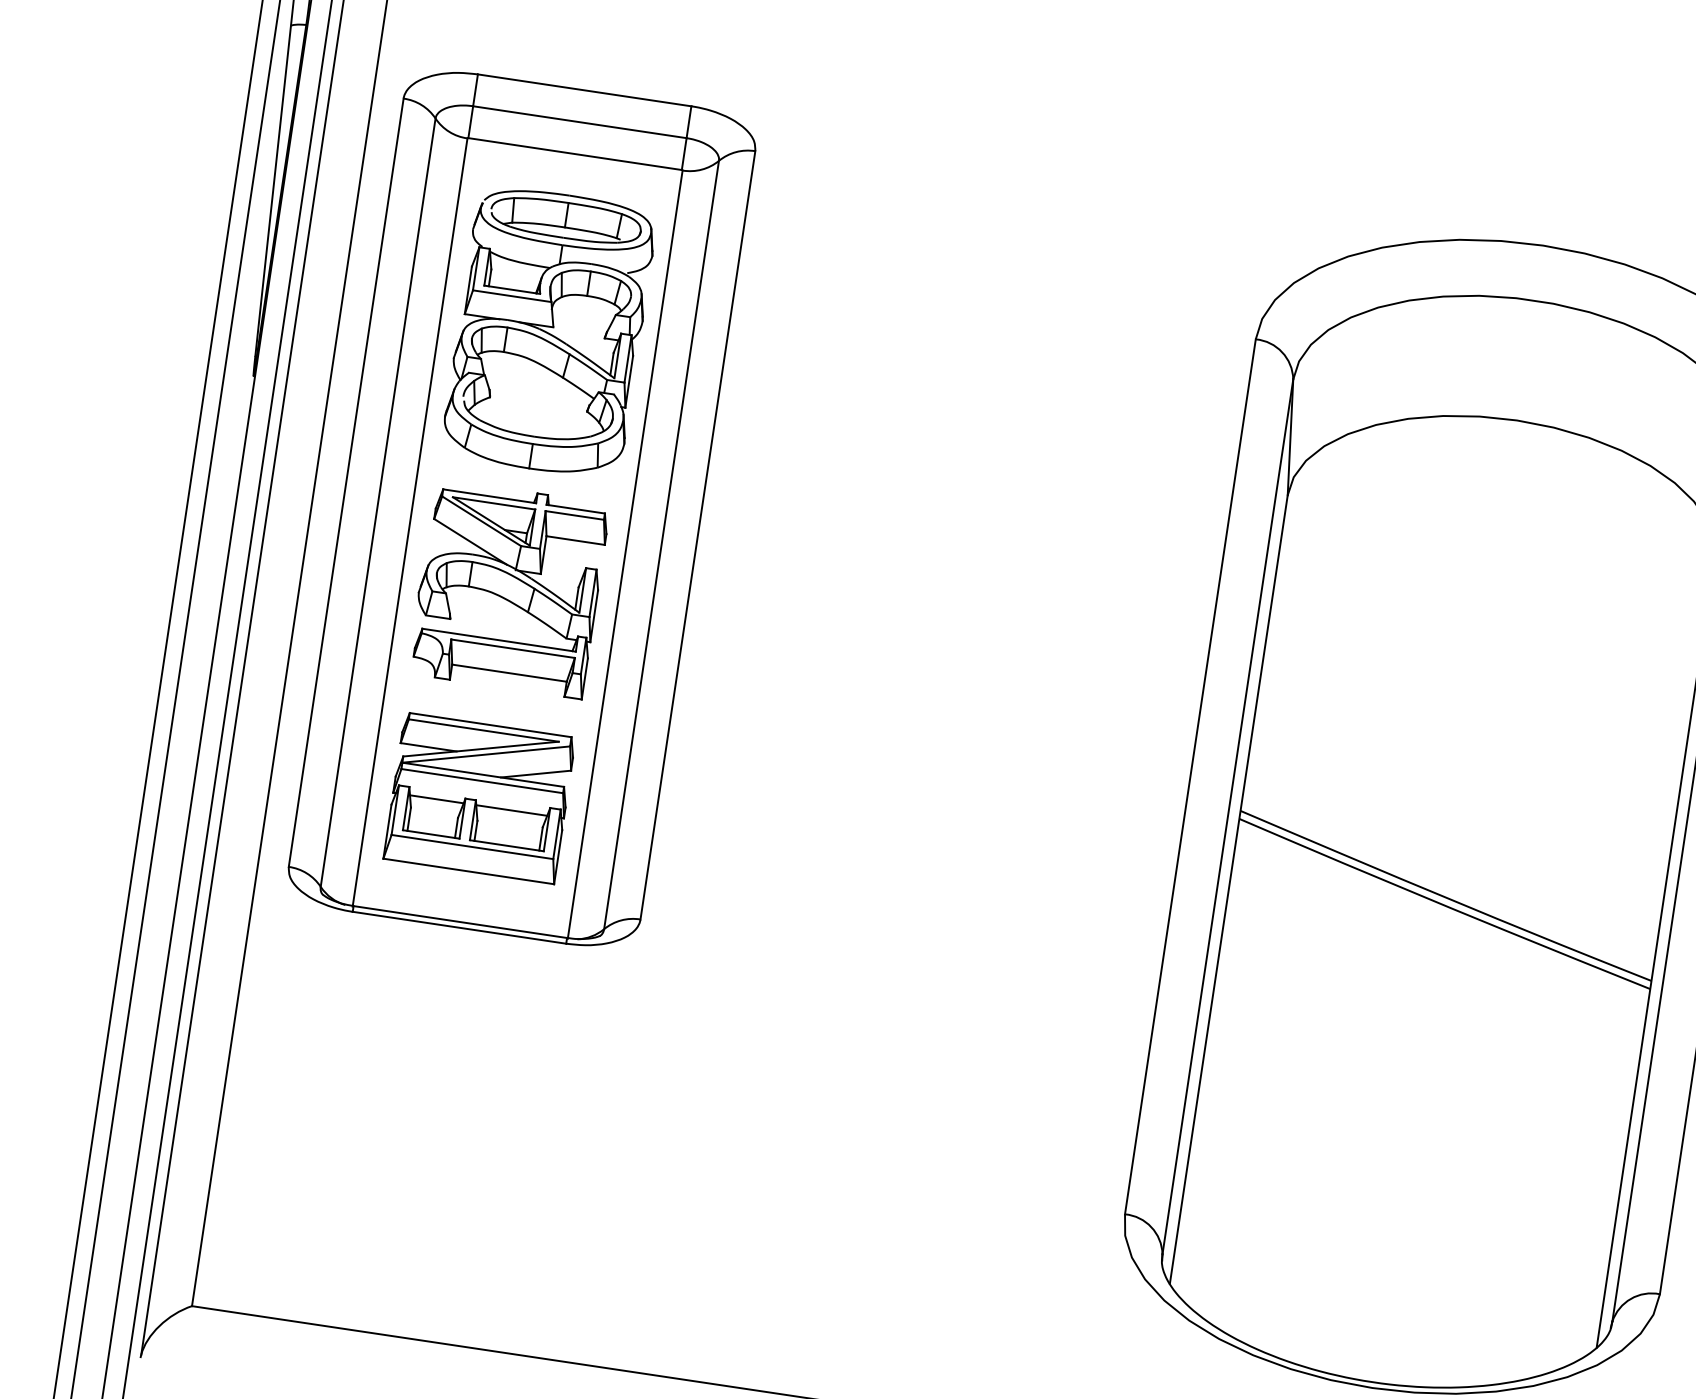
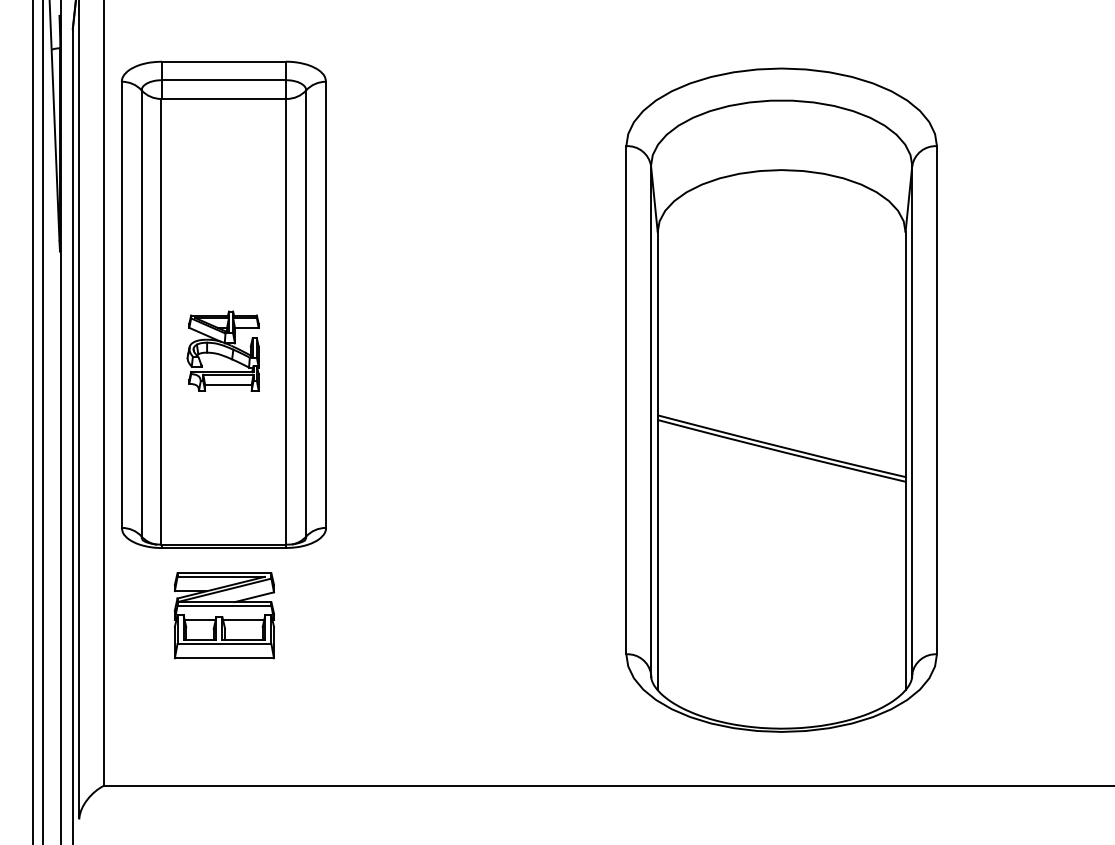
part: (549, 331) -> (224, 201), removed
part: (507, 587) -> (222, 350), size x0.7
part: (479, 797) -> (224, 615), moved

